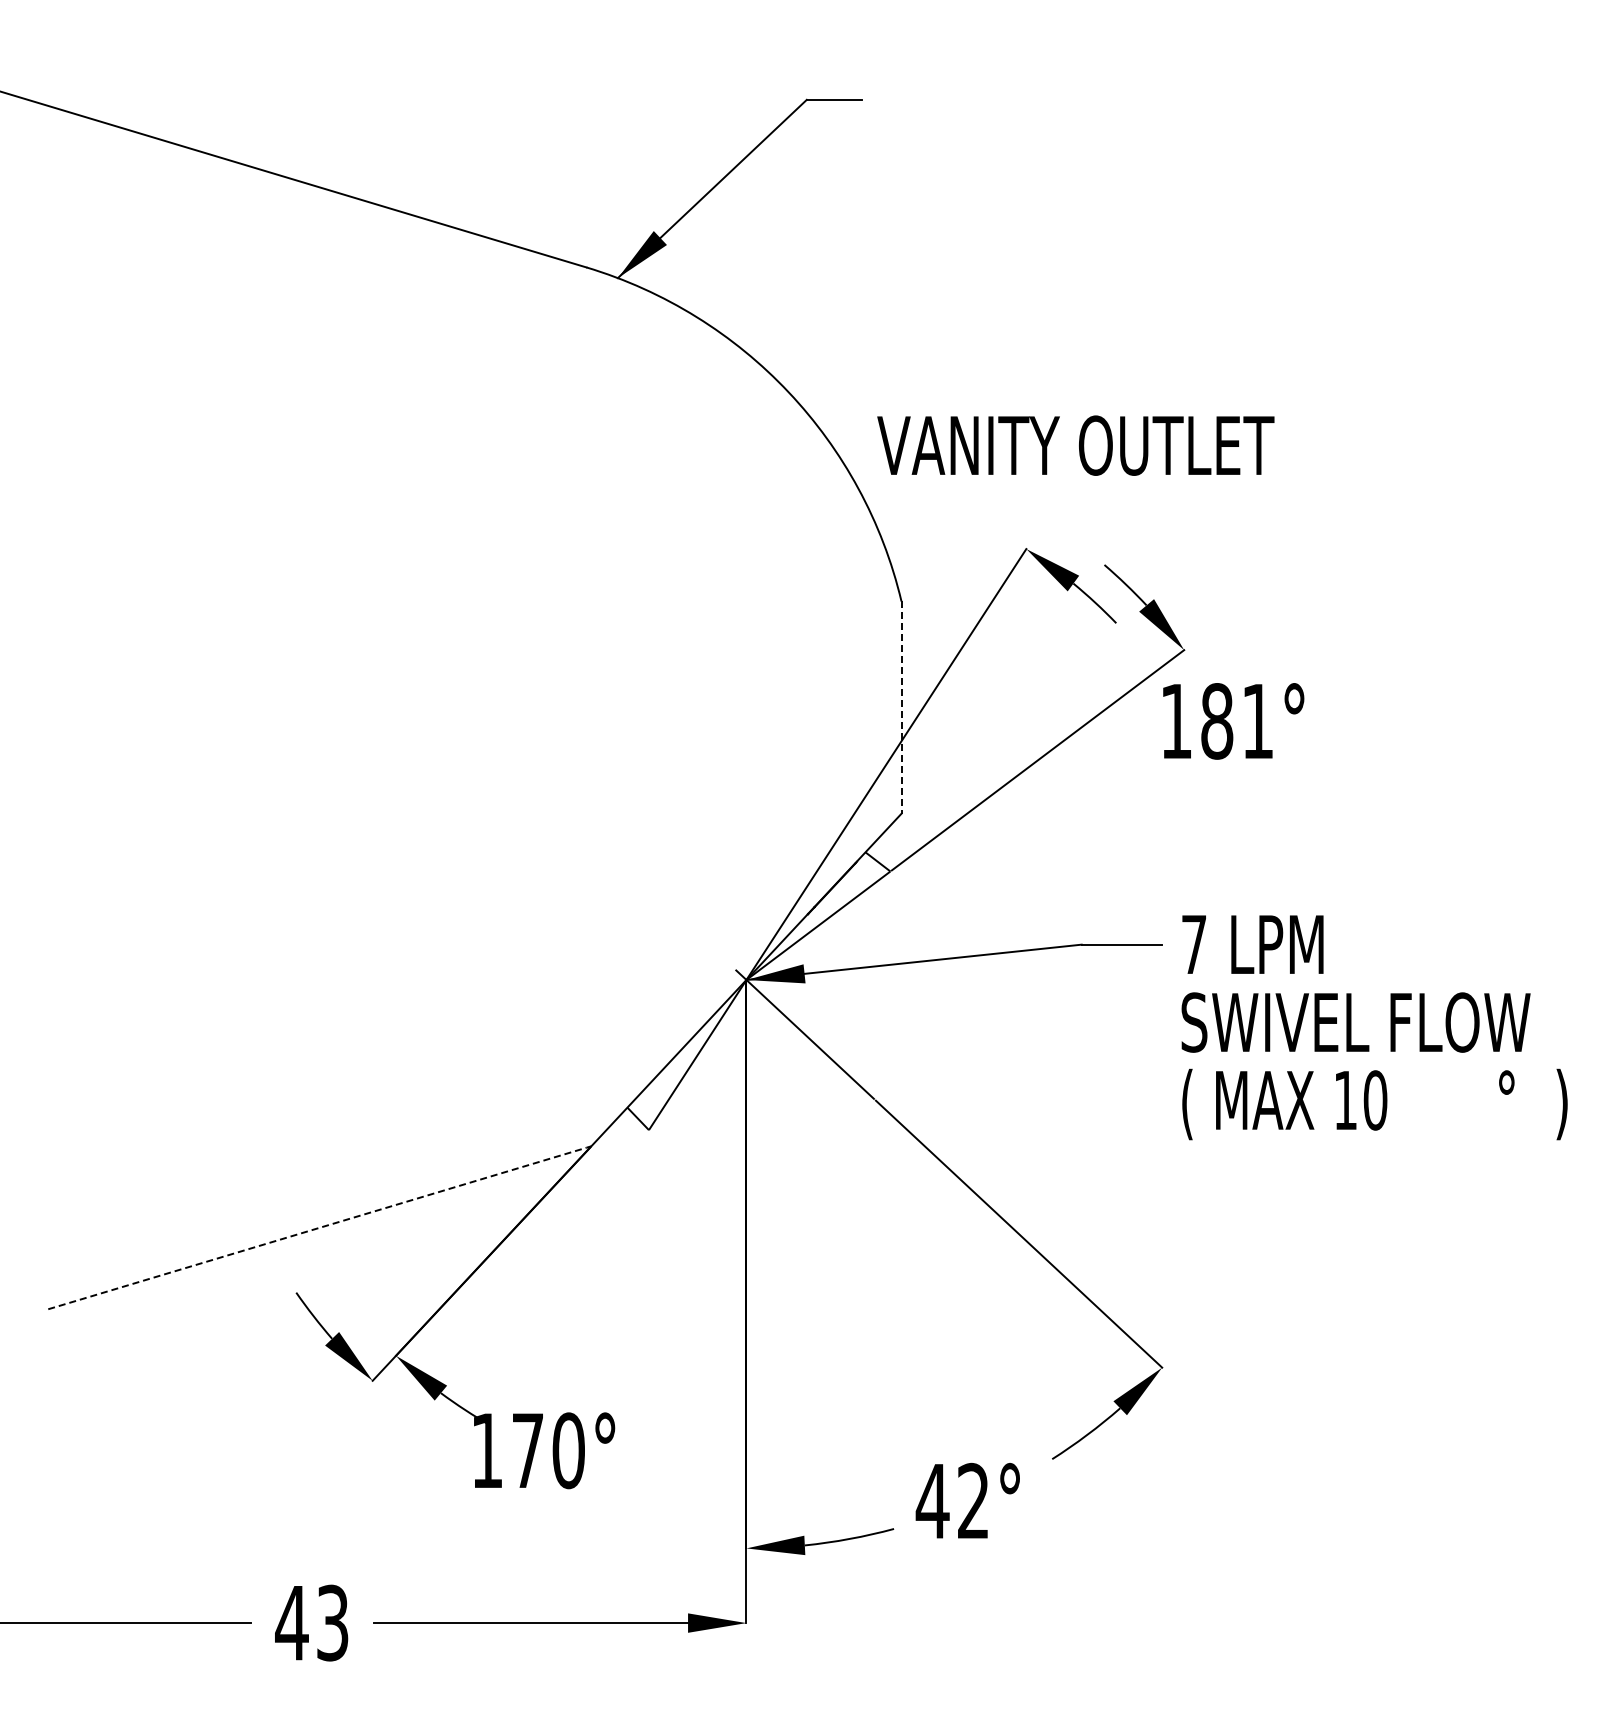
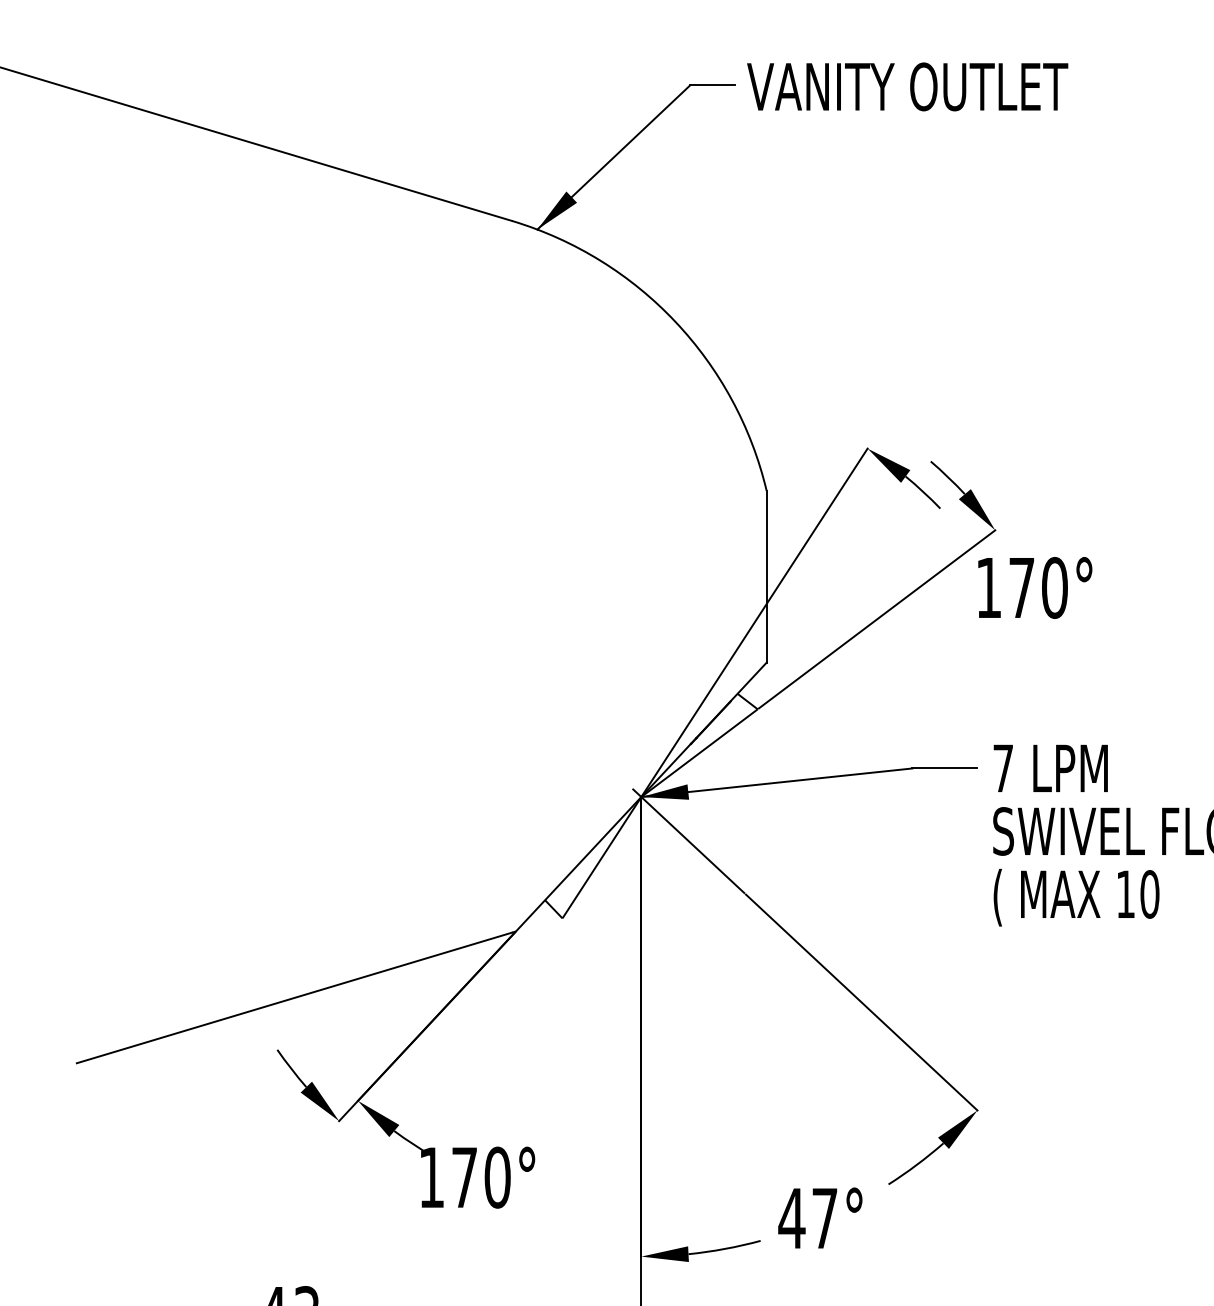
text: (1075, 445) -> (907, 86), moved
line: (901, 708) -> (766, 577), dashed -> solid
text: (1237, 721) -> (1038, 588), 181° -> 170°
line: (317, 1228) -> (294, 997), dashed -> solid
text: (973, 1500) -> (824, 1217), 42° -> 47°

